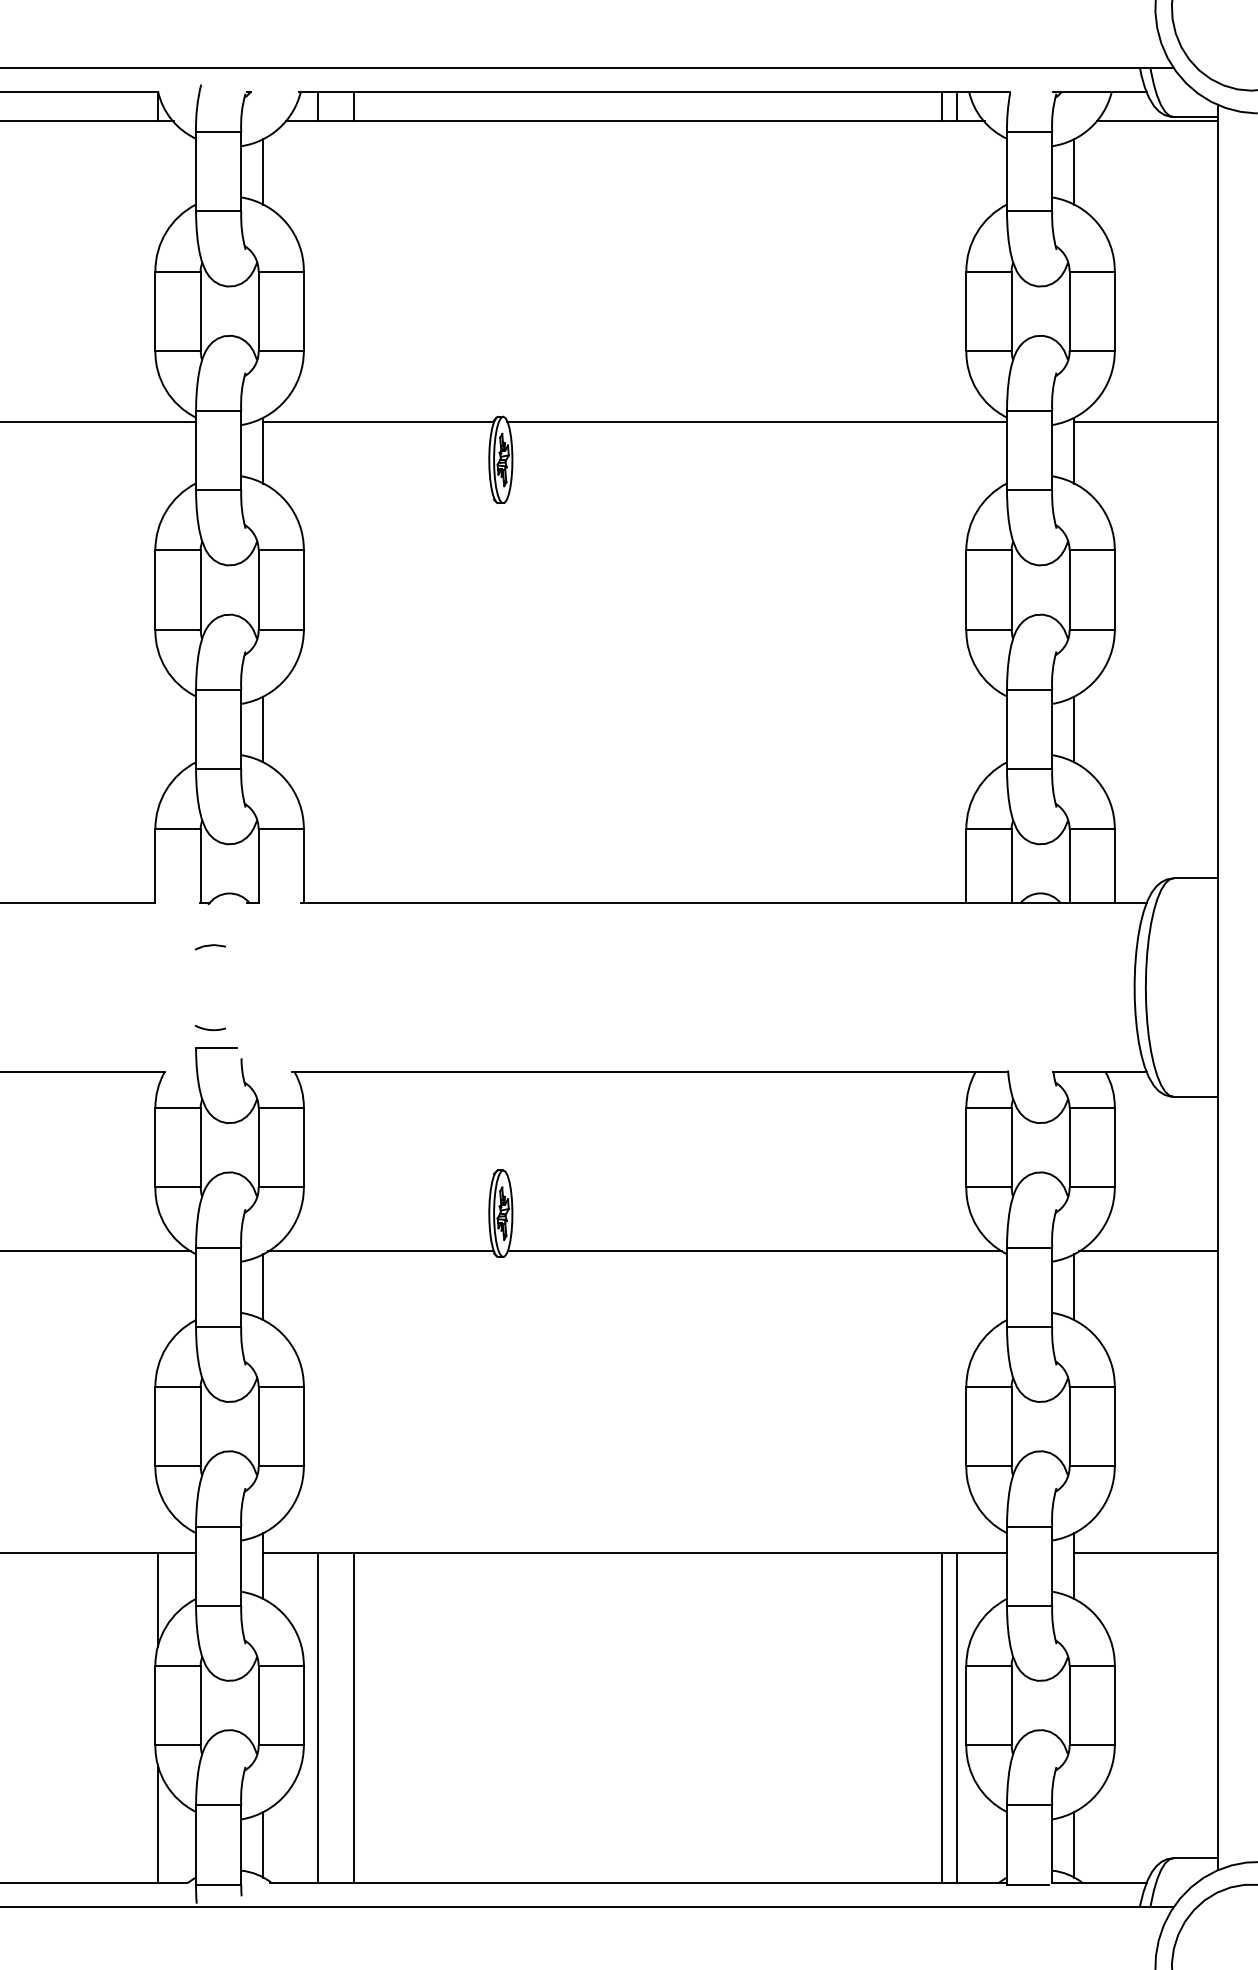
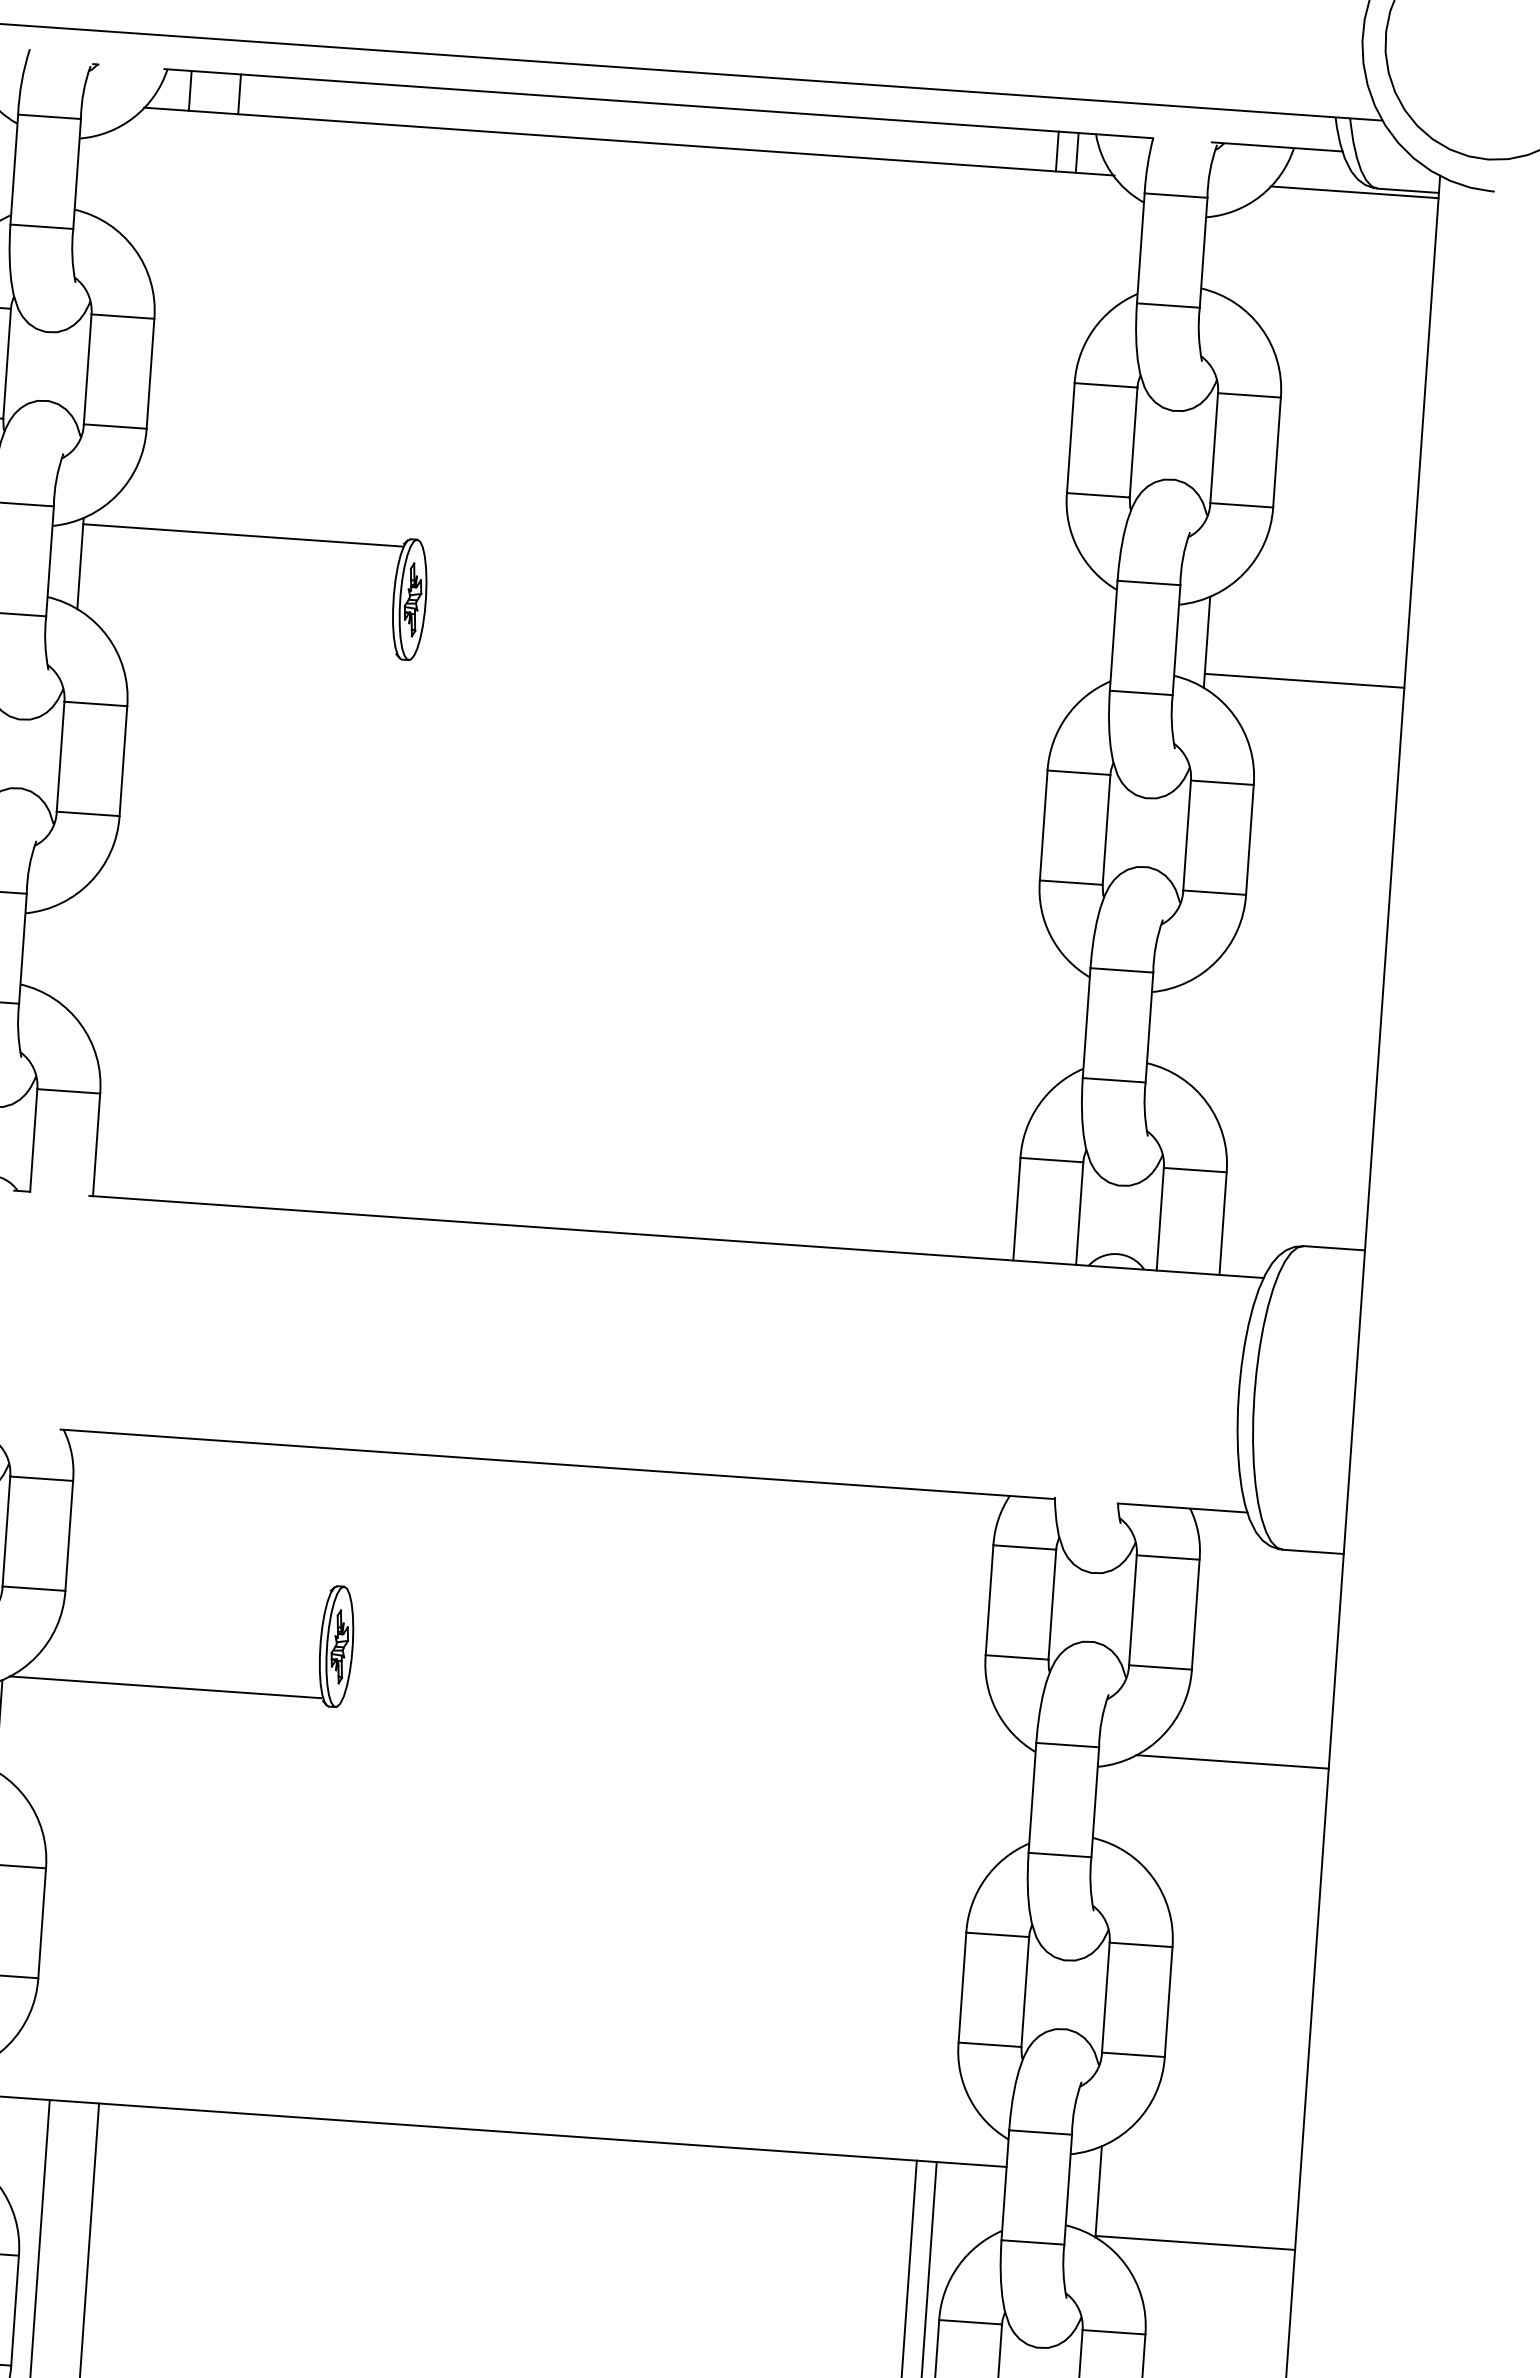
line: (263, 171) -> (108, 175), removed
line: (1074, 171) -> (1234, 254), removed
line: (756, 422) -> (768, 572), removed
line: (1145, 422) -> (1303, 681), moved
line: (263, 729) -> (53, 950), removed
line: (1074, 729) -> (1180, 1029), removed
line: (754, 1251) -> (685, 1723), removed
line: (1074, 1287) -> (1126, 1804), removed
line: (1145, 1552) -> (1194, 2242), moved

